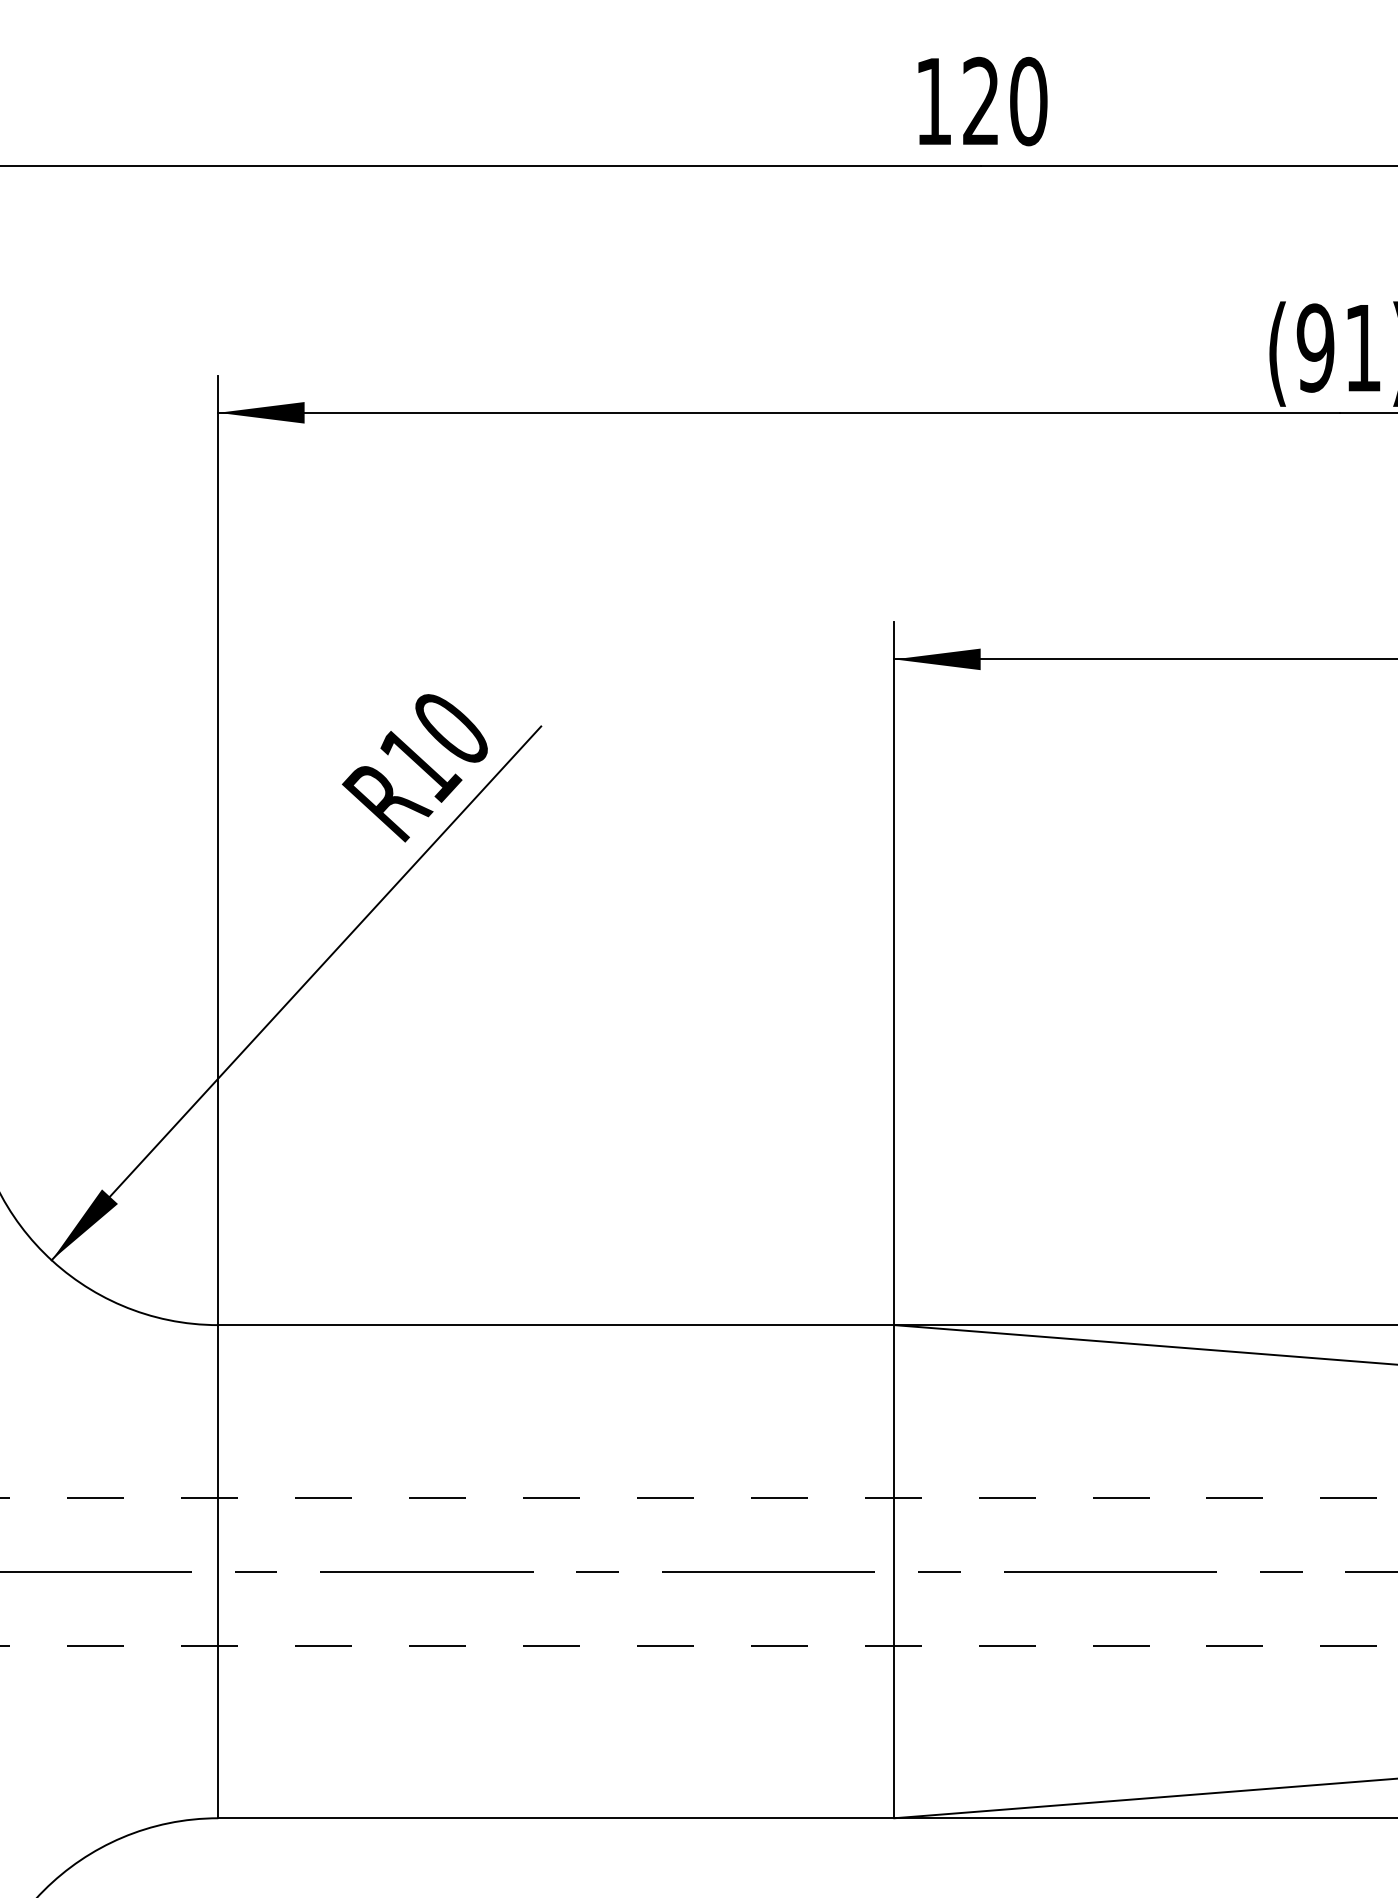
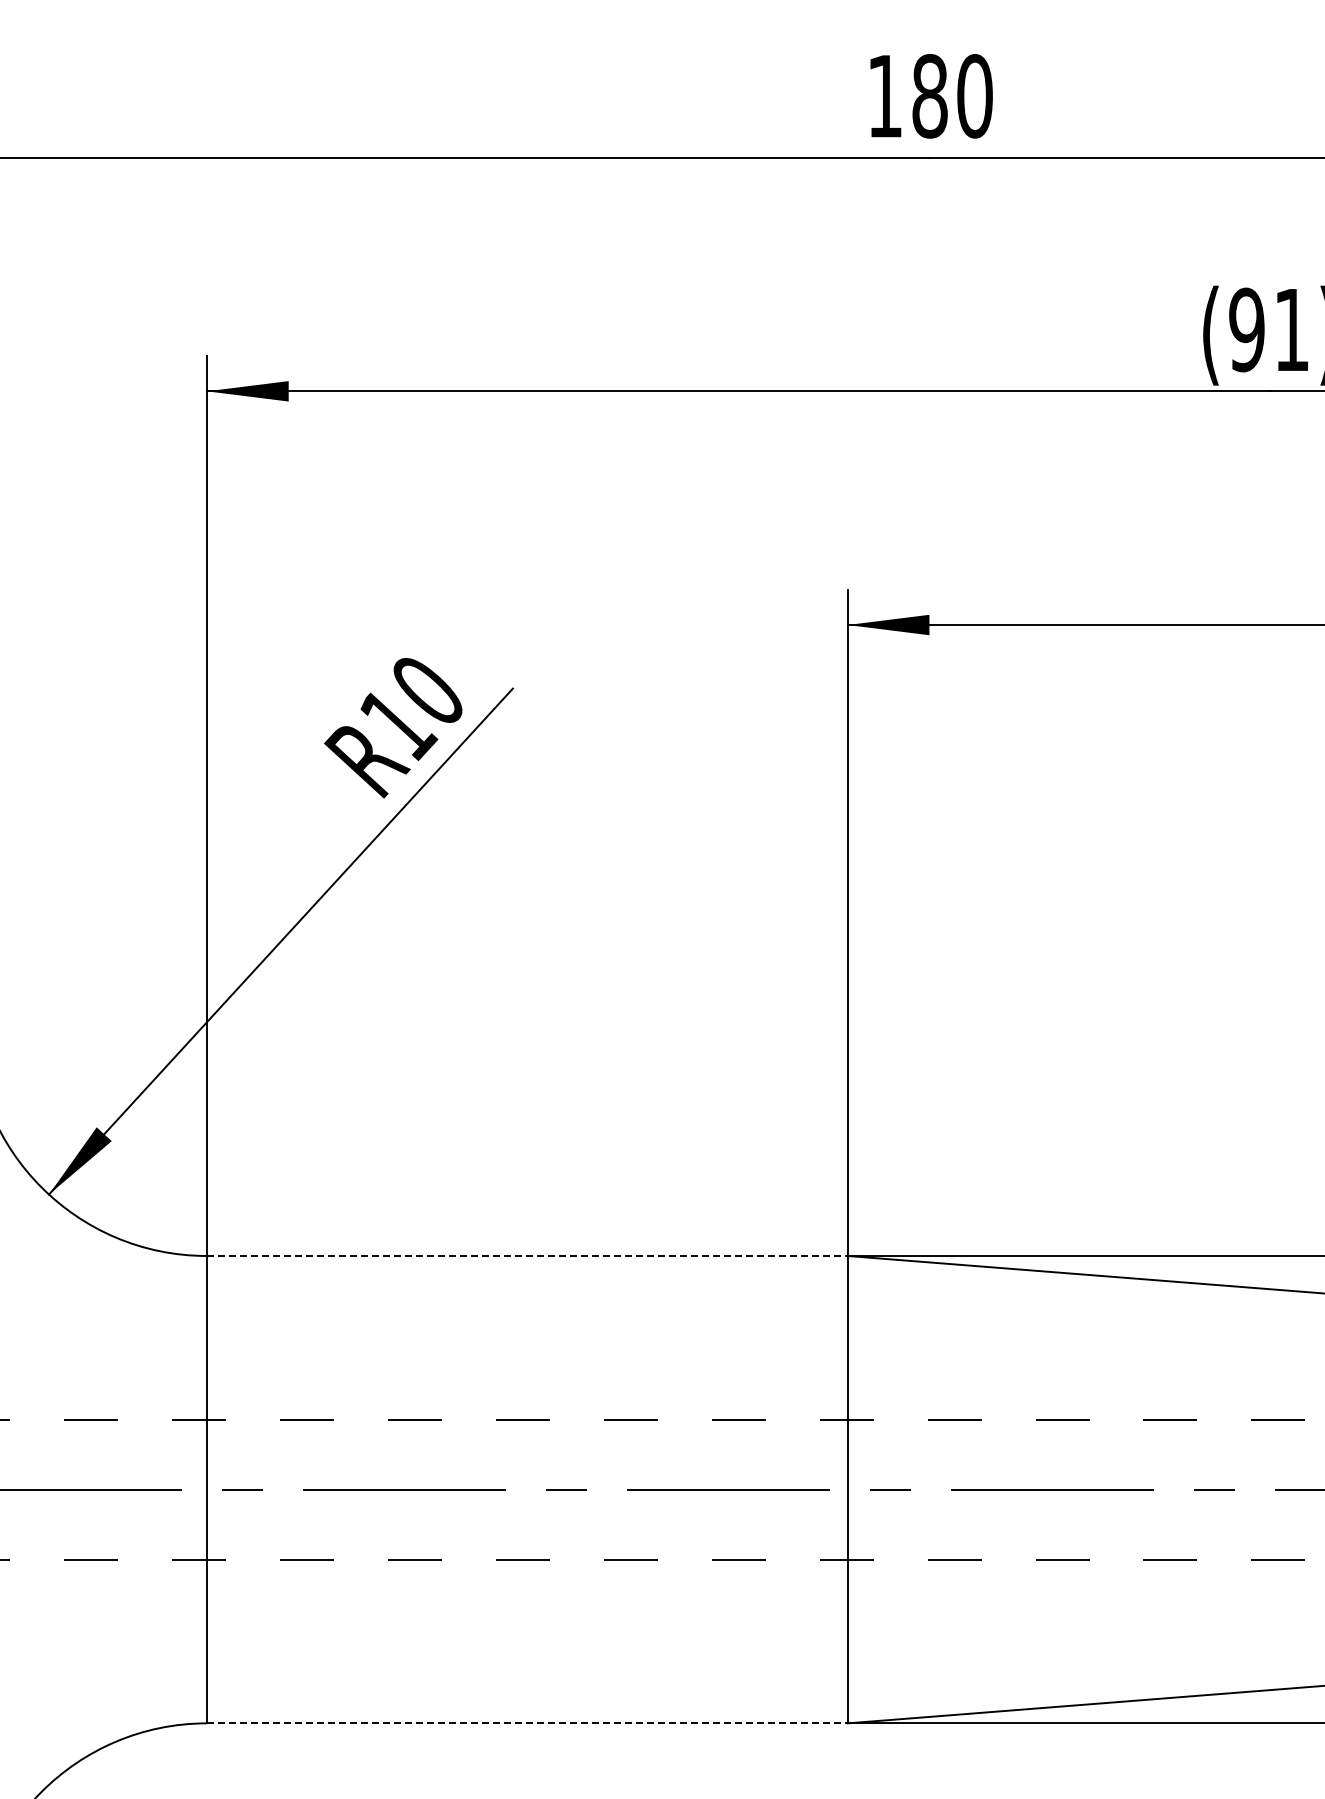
text: (980, 101) -> (929, 96), 120 -> 180
line: (556, 1324) -> (527, 1255), solid -> dashed
line: (556, 1818) -> (527, 1723), solid -> dashed

